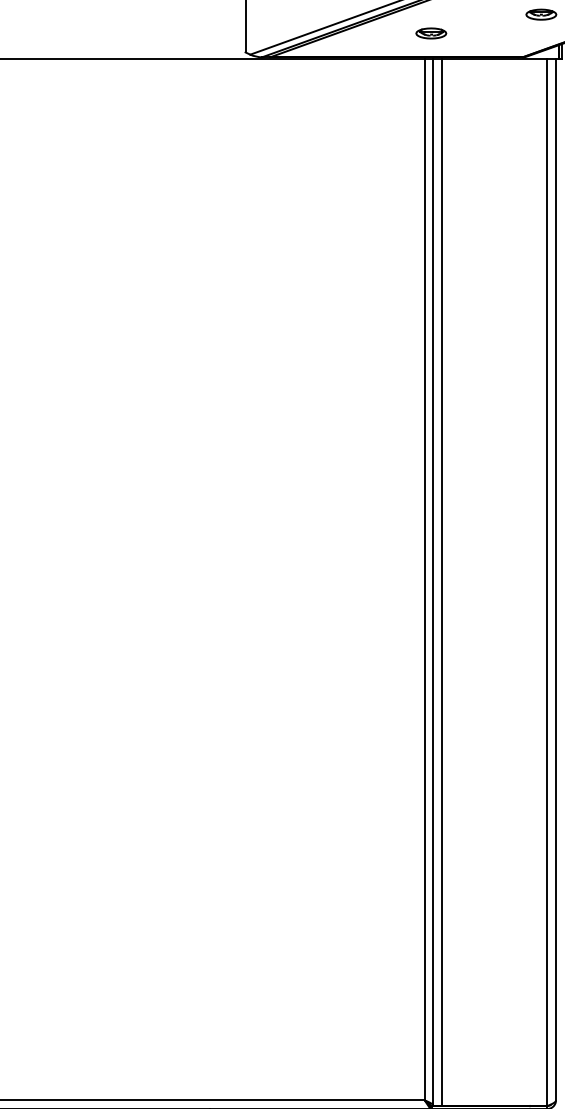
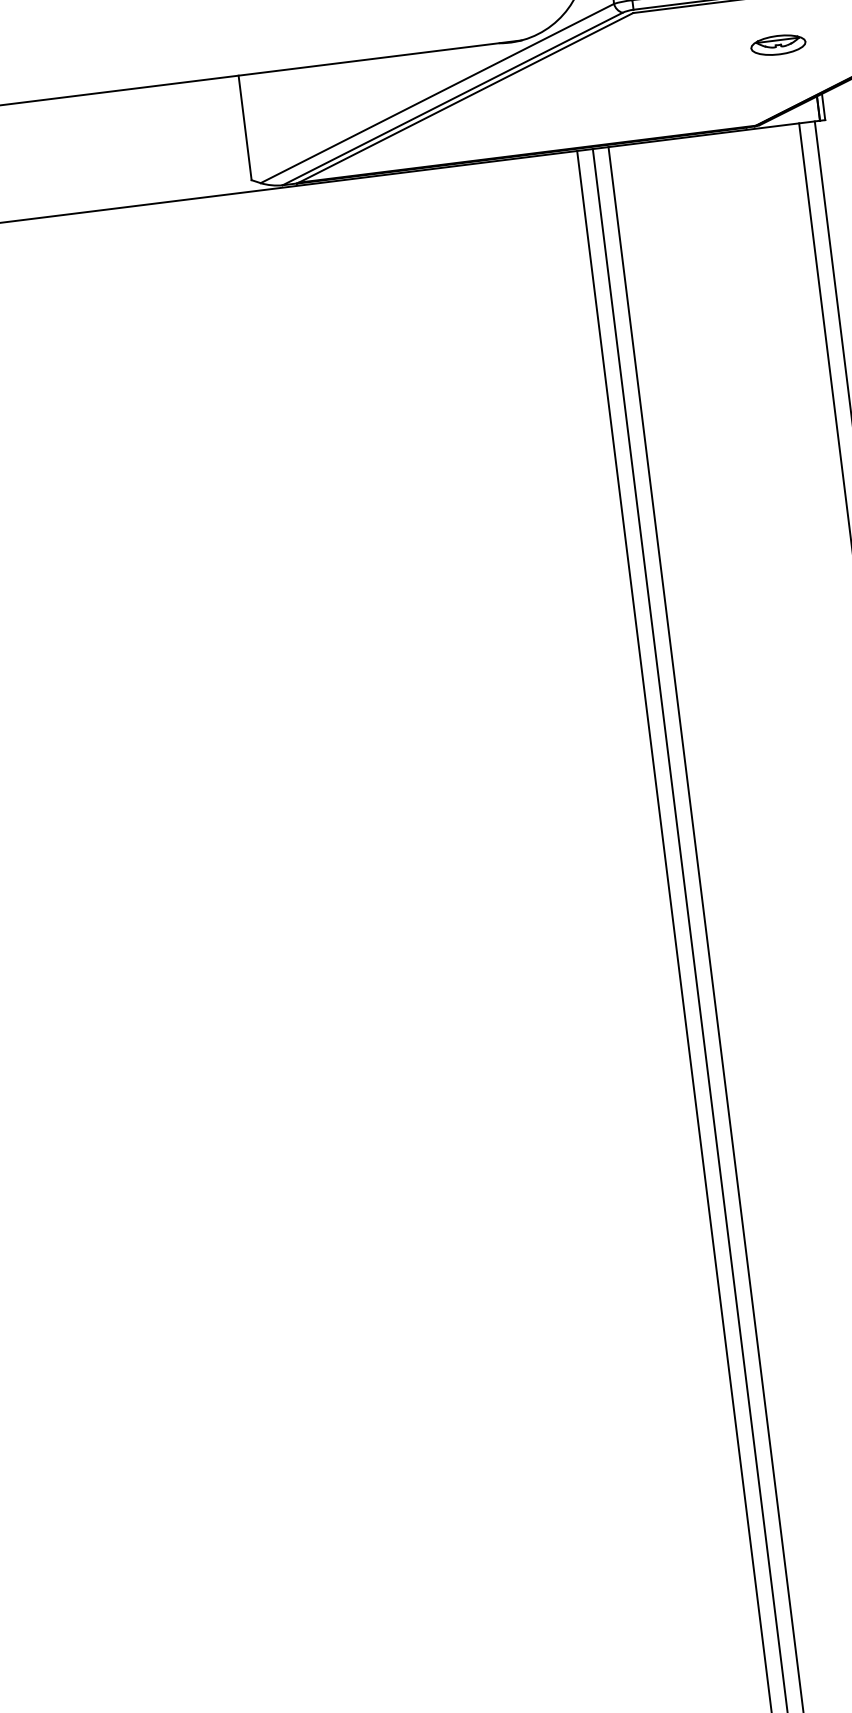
part: (431, 33) -> (583, 103), removed

